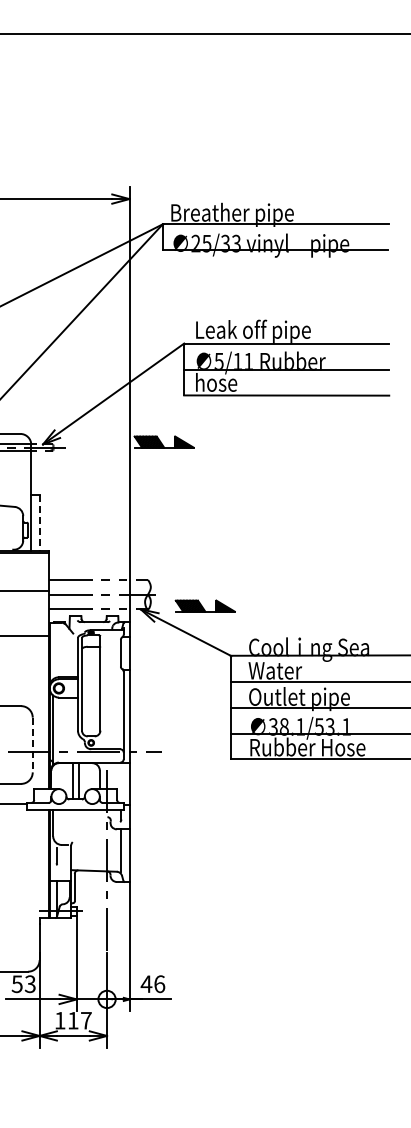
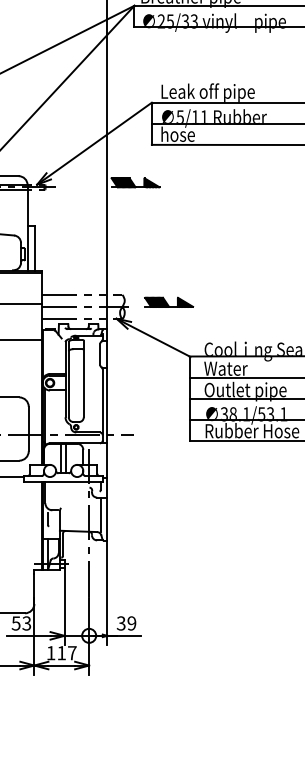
line: (39, 523) -> (34, 248), dashed -> solid
part: (204, 605) -> (168, 301), moved
line: (32, 745) -> (28, 429), dashed -> solid
text: (152, 984) -> (126, 623), 46 -> 39

